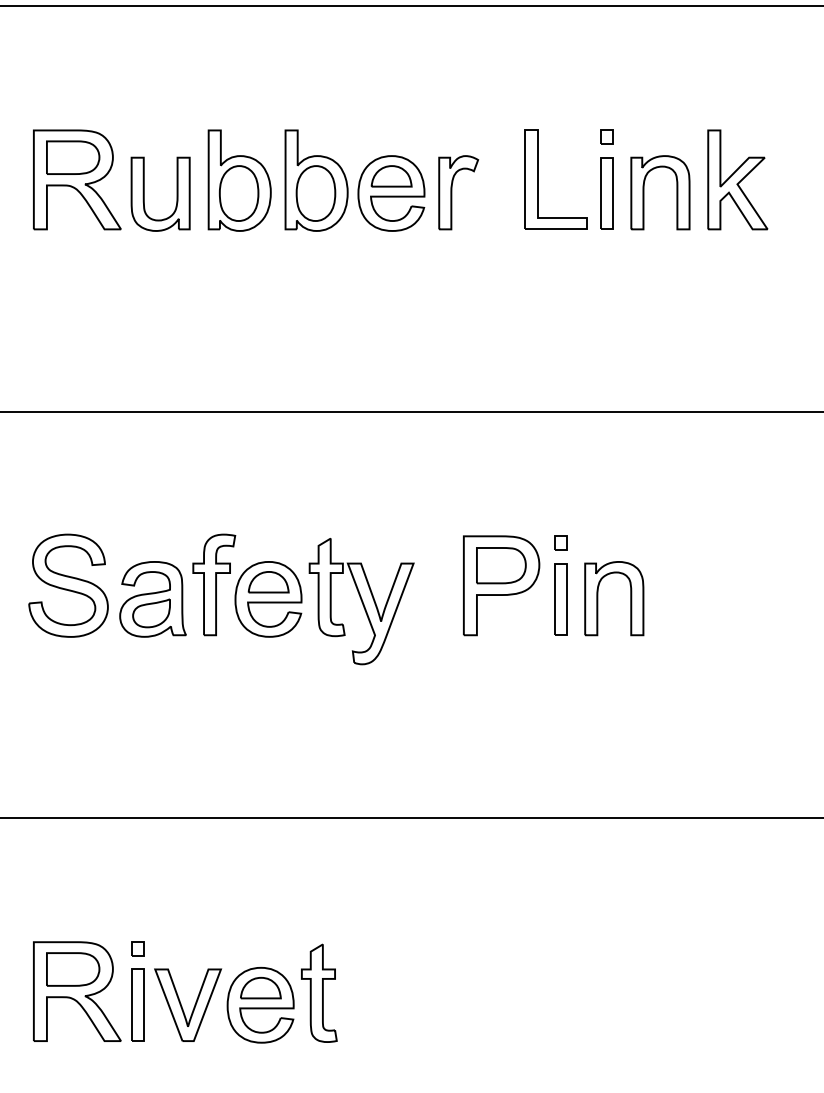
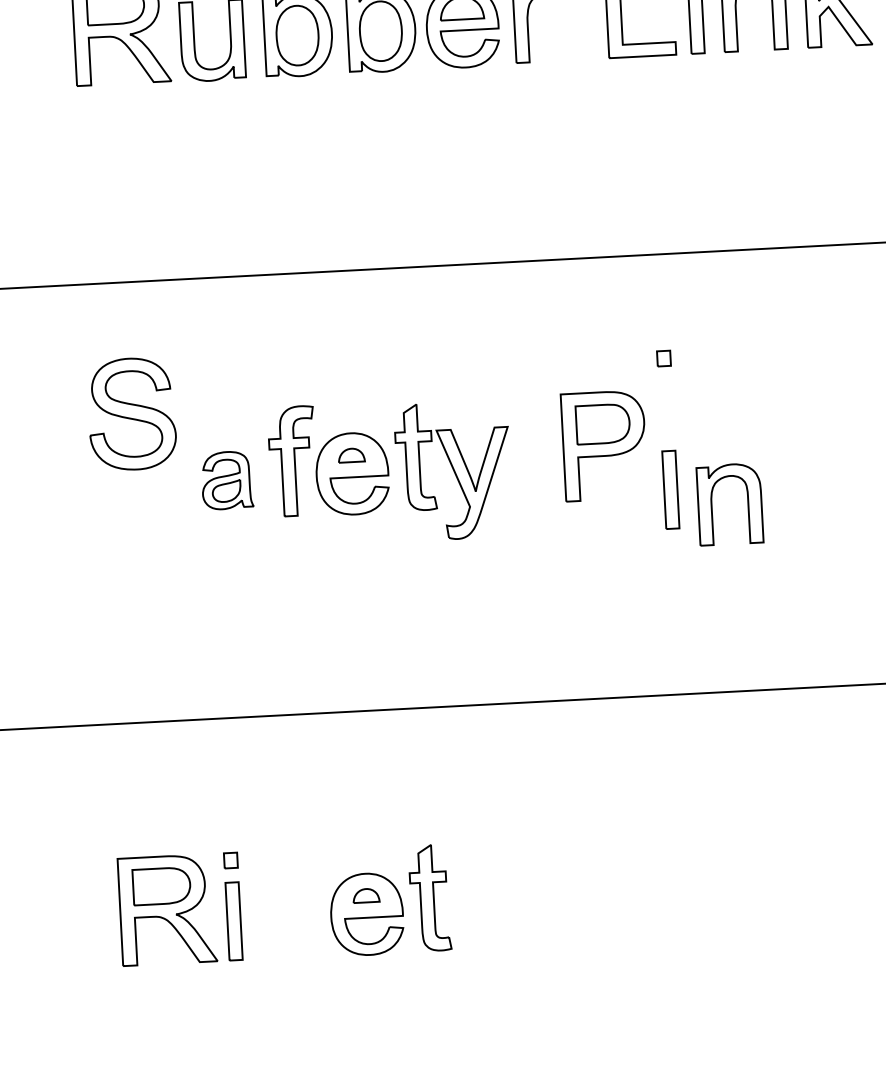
part: (560, 542) -> (663, 357), moved
part: (268, 582) -> (351, 455), size x0.6
part: (68, 585) -> (131, 413), moved
part: (598, 598) -> (712, 505), moved
part: (152, 599) -> (226, 480), size x0.7
part: (560, 599) -> (670, 489), moved
part: (260, 987) -> (365, 895), size x0.6
part: (188, 1004) -> (288, 917), removed

